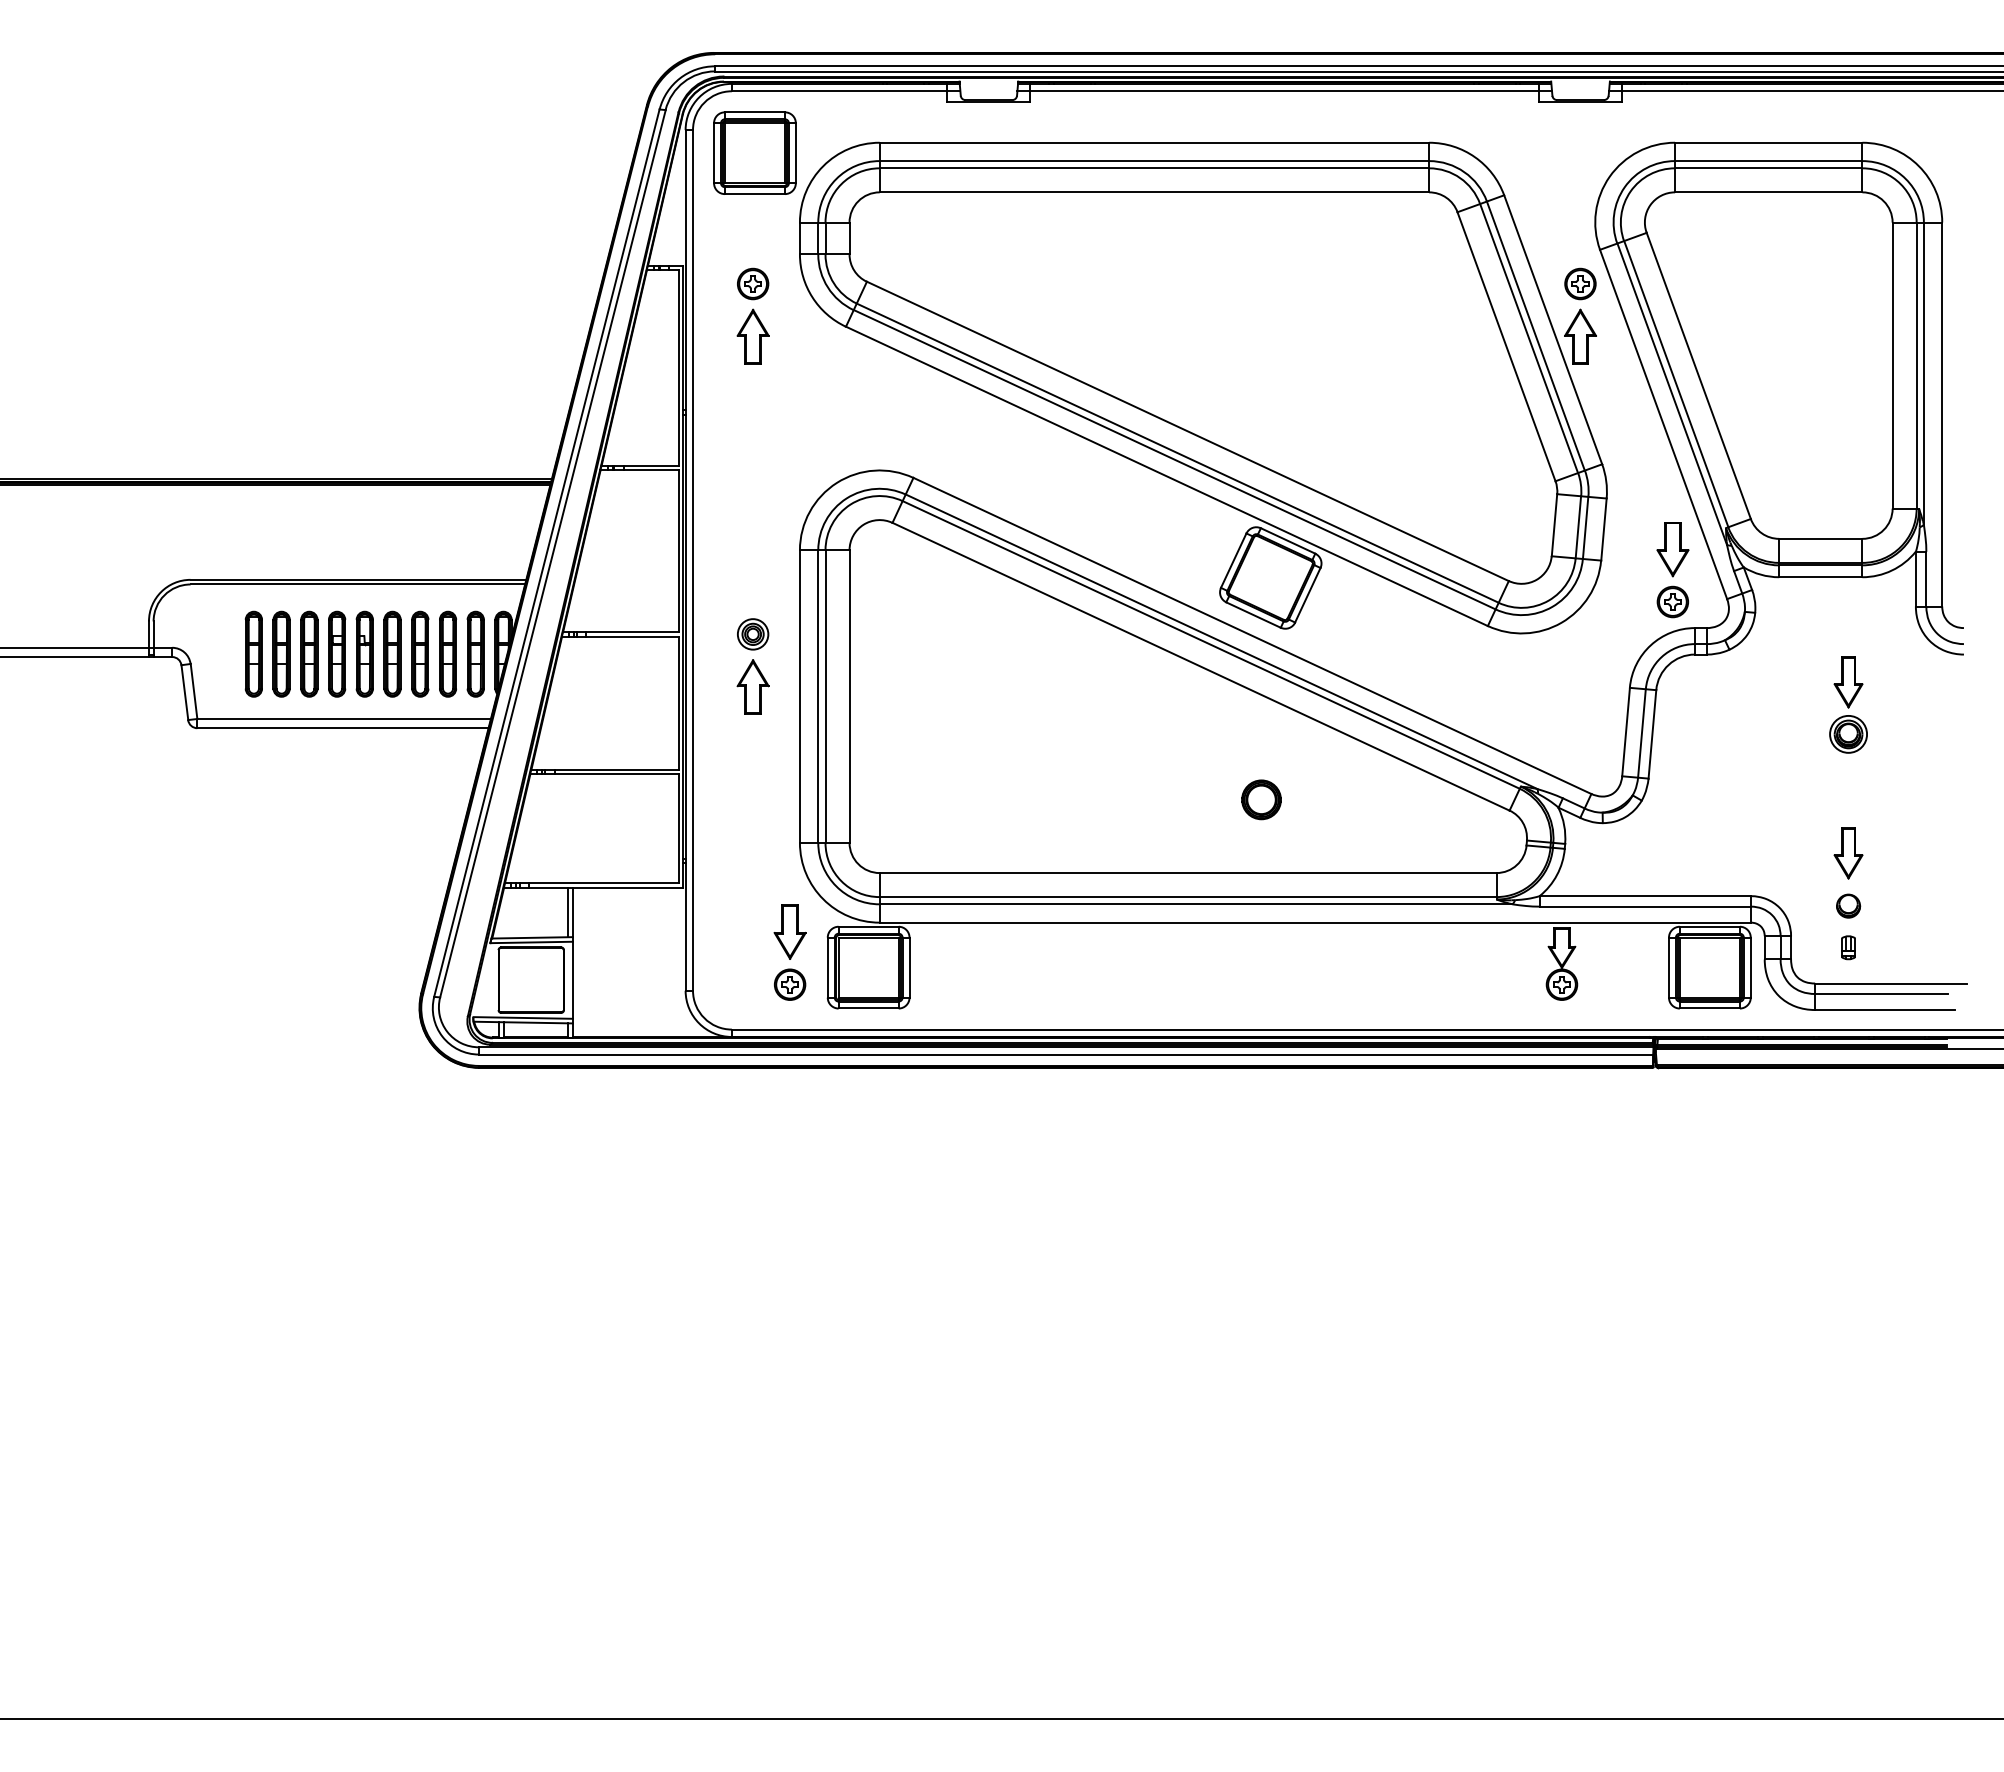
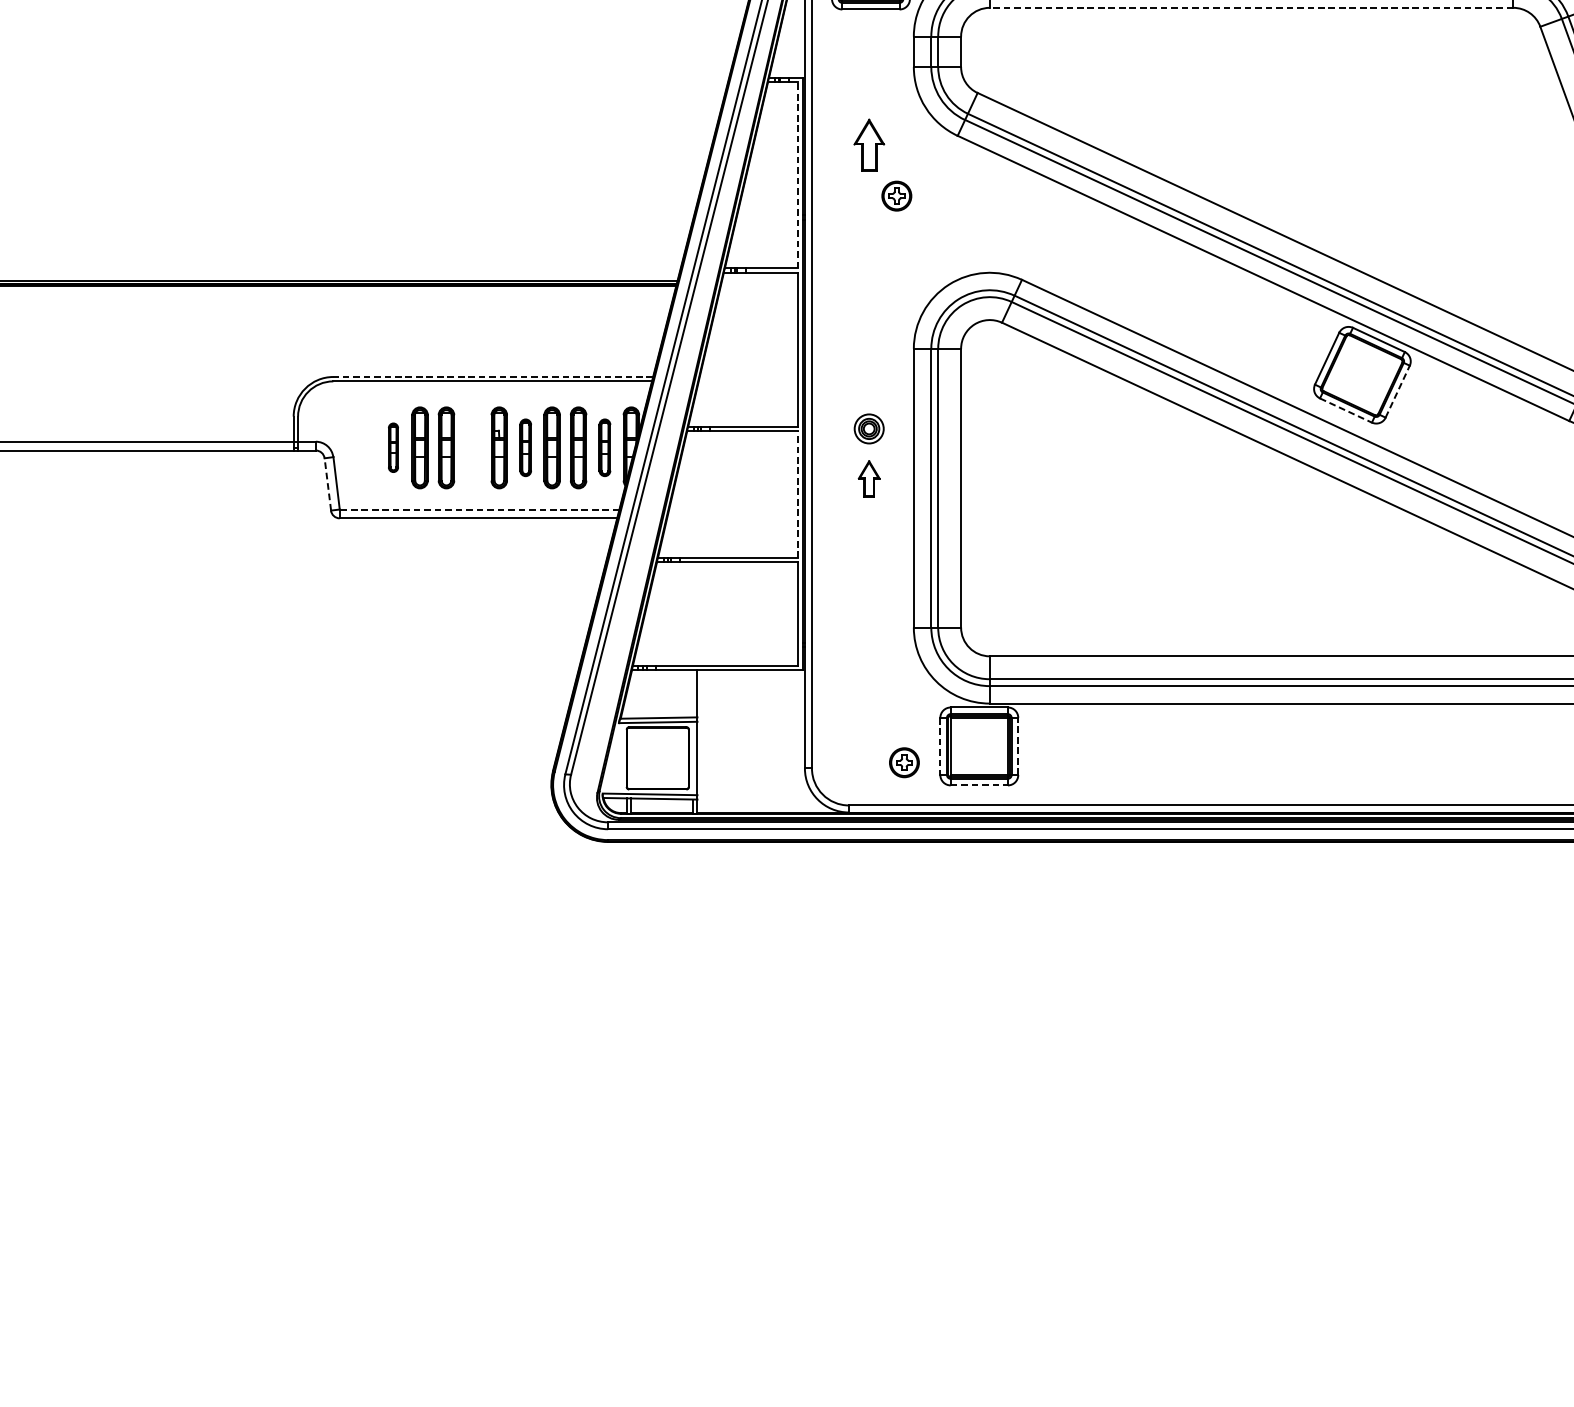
line: (1154, 192) -> (1251, 7), solid -> dashed
part: (753, 283) -> (897, 195), moved
line: (678, 367) -> (798, 174), solid -> dashed
line: (358, 579) -> (493, 376), solid -> dashed
line: (1308, 594) -> (1398, 390), solid -> dashed
line: (1253, 615) -> (1345, 410), solid -> dashed
part: (253, 653) -> (393, 447), size x0.6
part: (337, 653) -> (473, 447), removed
part: (392, 653) -> (525, 447), size x0.7
part: (475, 653) -> (604, 447), size x0.7
part: (752, 686) -> (868, 478), size x0.7
line: (184, 692) -> (327, 484), solid -> dashed
line: (678, 703) -> (798, 494), solid -> dashed
line: (344, 718) -> (479, 509), solid -> dashed
part: (1261, 799) -> (1353, 586), removed
line: (568, 912) -> (693, 693), removed
part: (789, 931) -> (903, 712), removed
line: (909, 967) -> (1018, 746), solid -> dashed
line: (827, 968) -> (940, 747), solid -> dashed
line: (869, 1008) -> (980, 785), solid -> dashed

